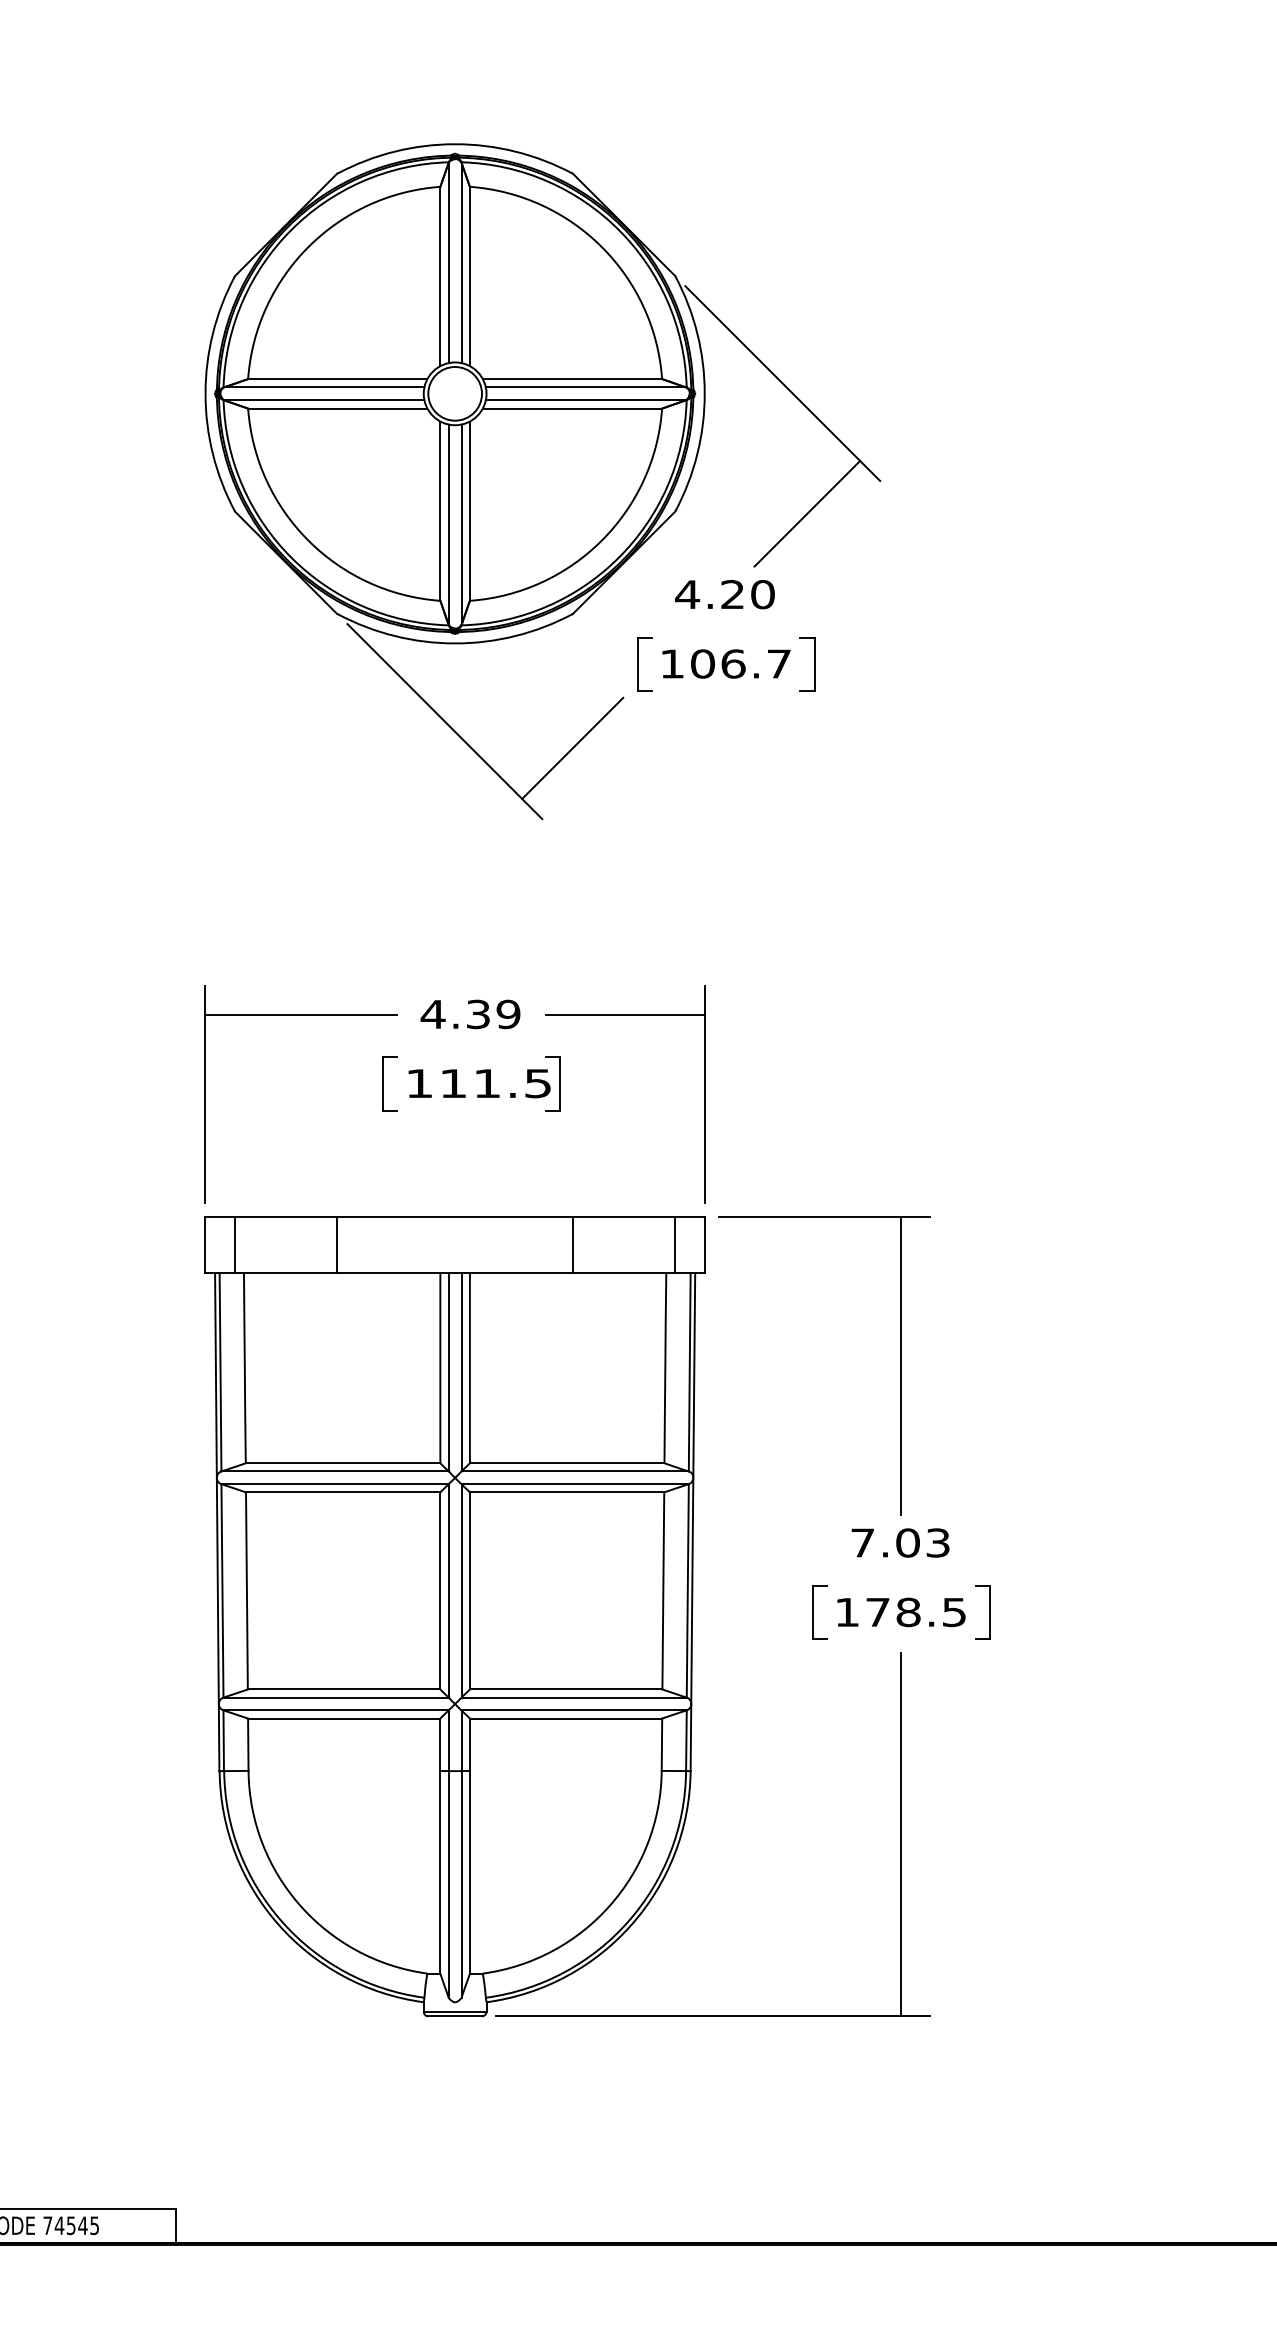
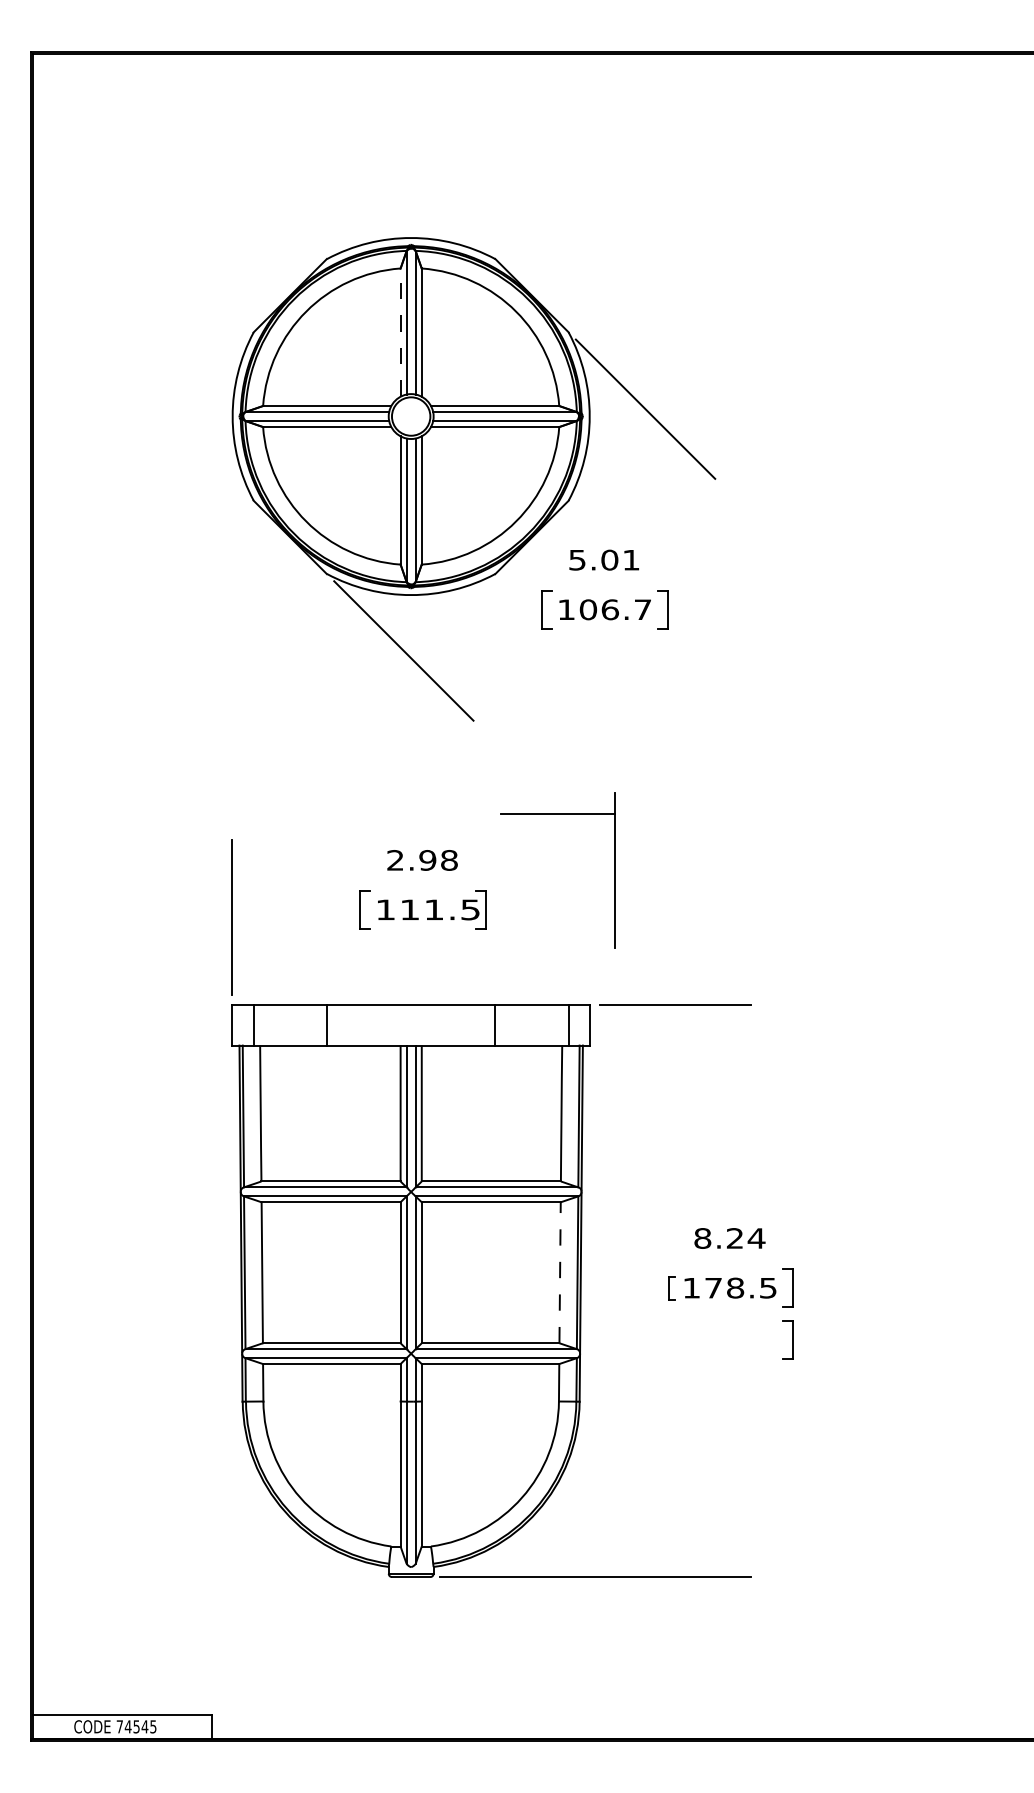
line: (440, 276) -> (400, 332), solid -> dashed
line: (806, 514) -> (662, 502), removed
text: (724, 593) -> (603, 559), 4.20 -> 5.01
line: (573, 747) -> (495, 669), removed
line: (300, 1014) -> (300, 860), removed
text: (469, 1014) -> (421, 860), 4.39 -> 2.98
part: (624, 1015) -> (557, 814), moved
line: (901, 1365) -> (730, 1111), removed
text: (900, 1543) -> (729, 1238), 7.03 -> 8.24
line: (663, 1590) -> (560, 1272), solid -> dashed
part: (819, 1611) -> (671, 1287), size x0.6
part: (981, 1684) -> (787, 1339), added
line: (901, 1833) -> (730, 1446), removed

